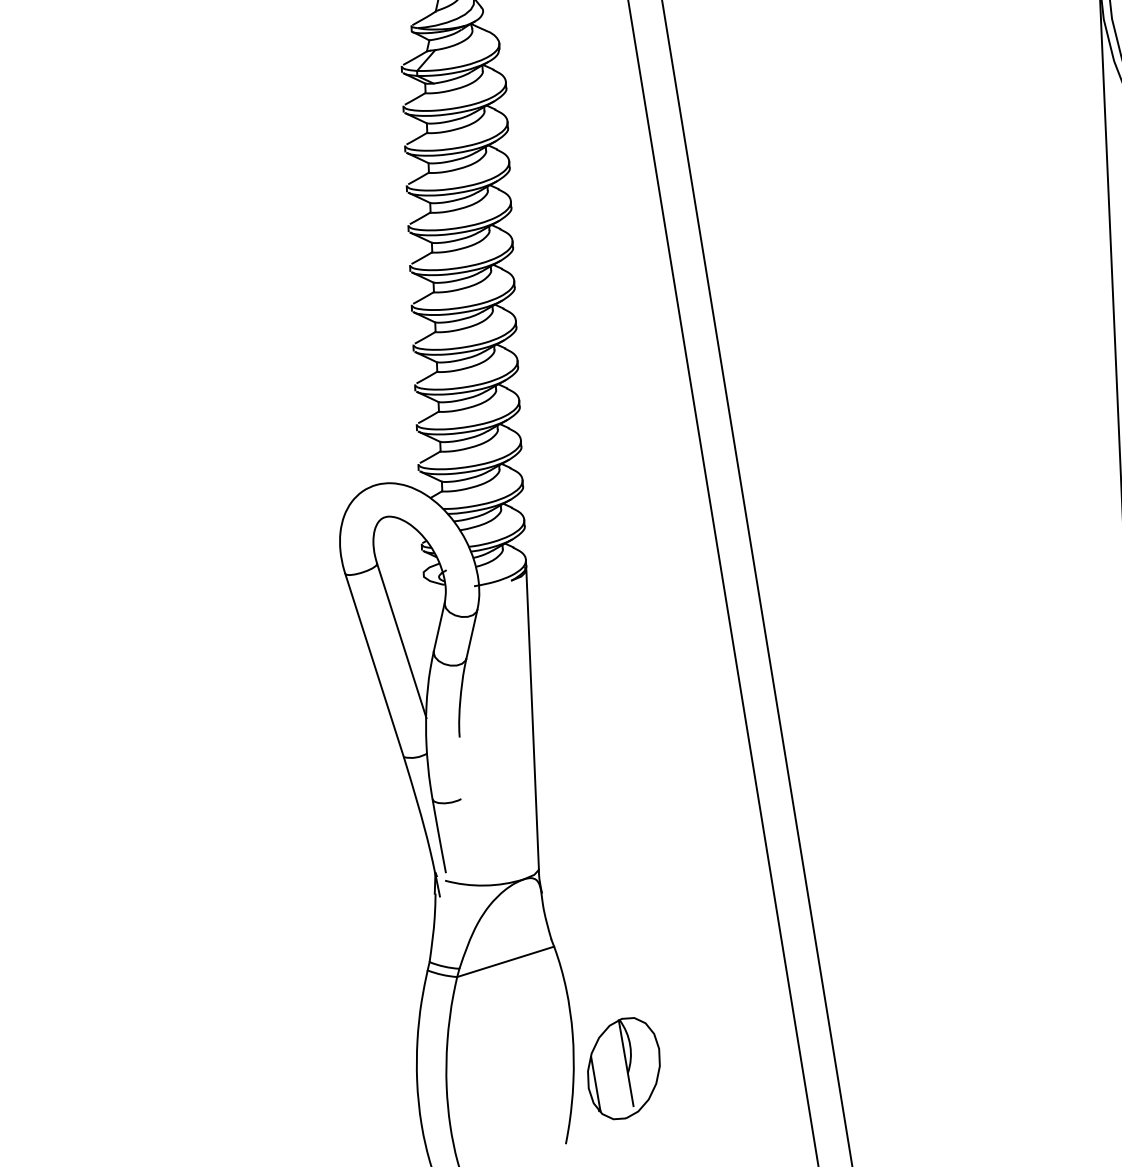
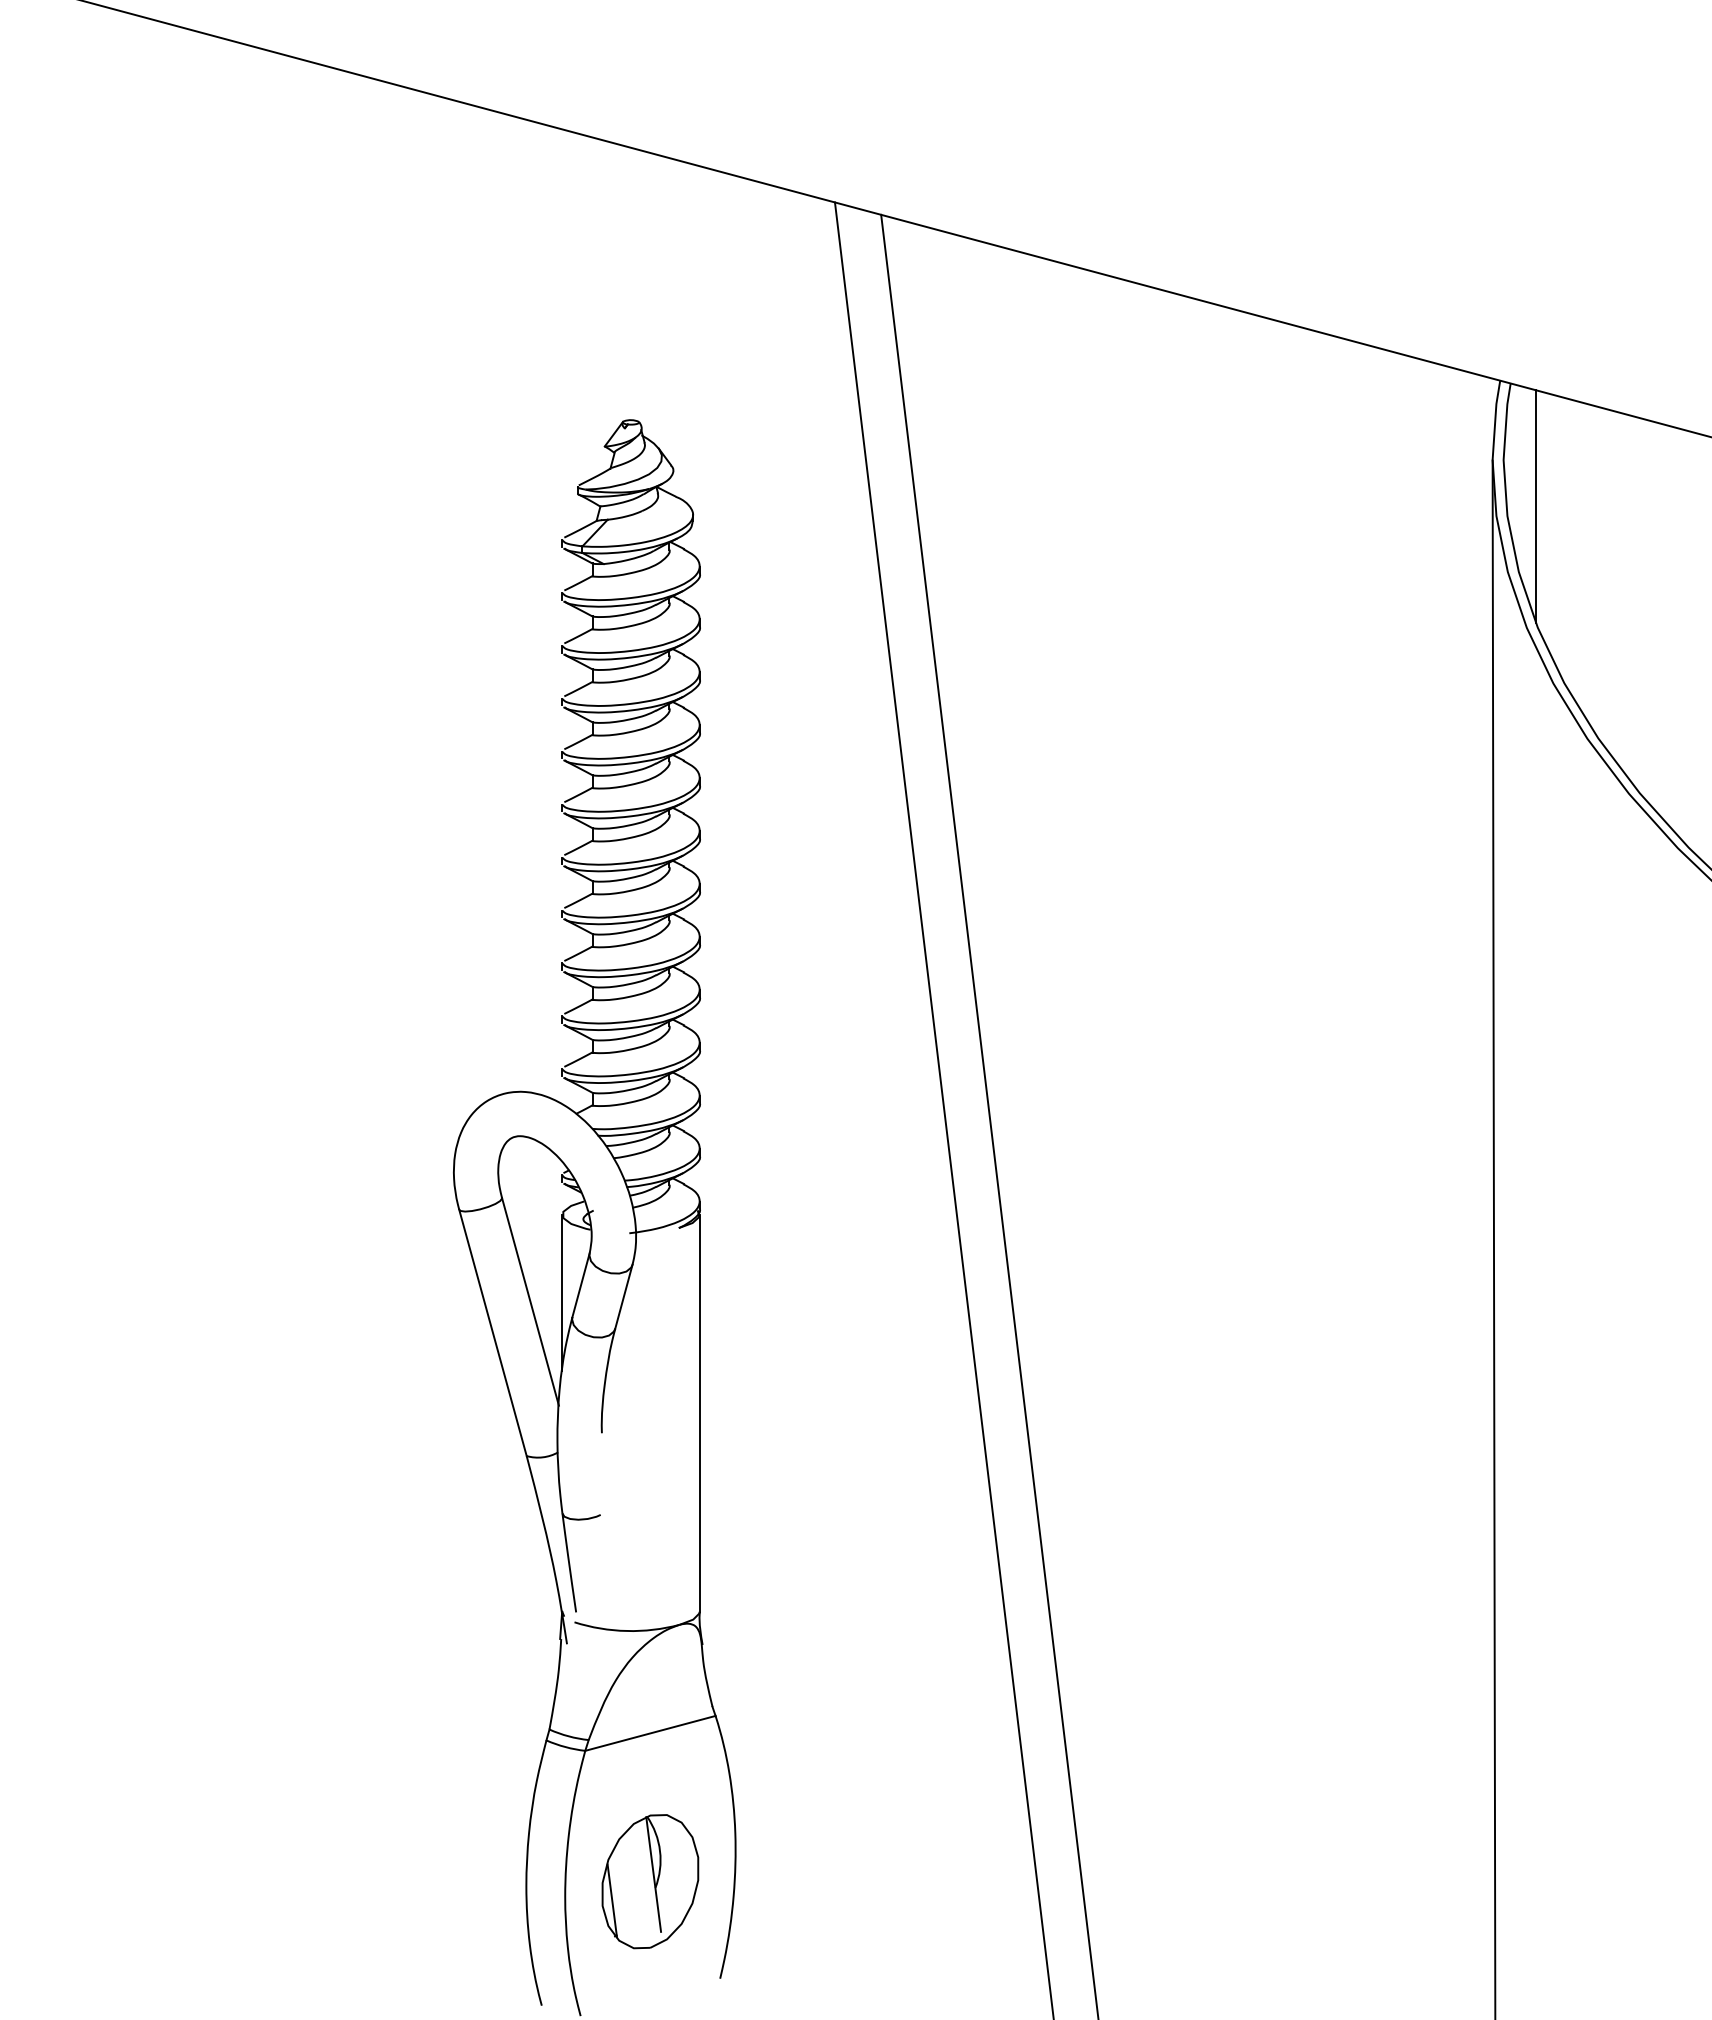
line: (425, 632) -> (562, 1292), added
part: (624, 1068) -> (650, 1881), moved

